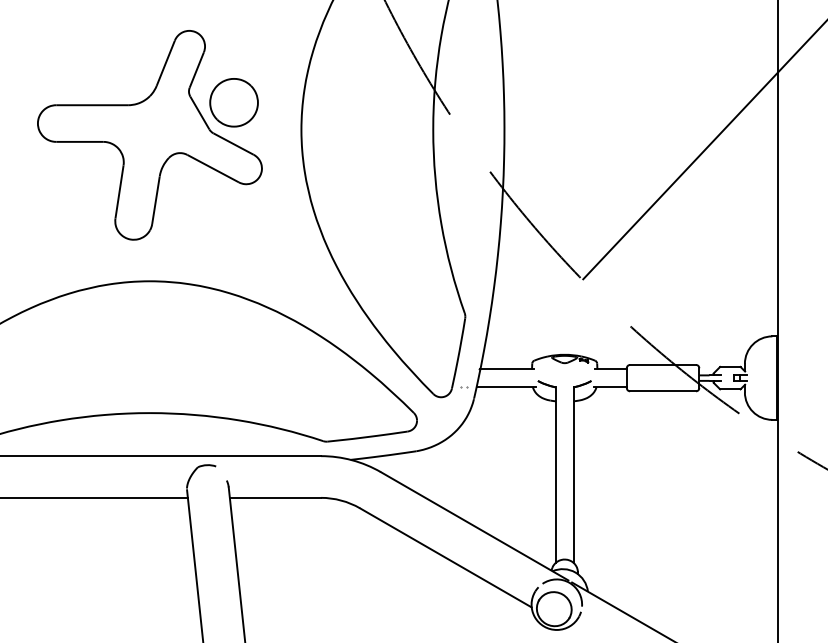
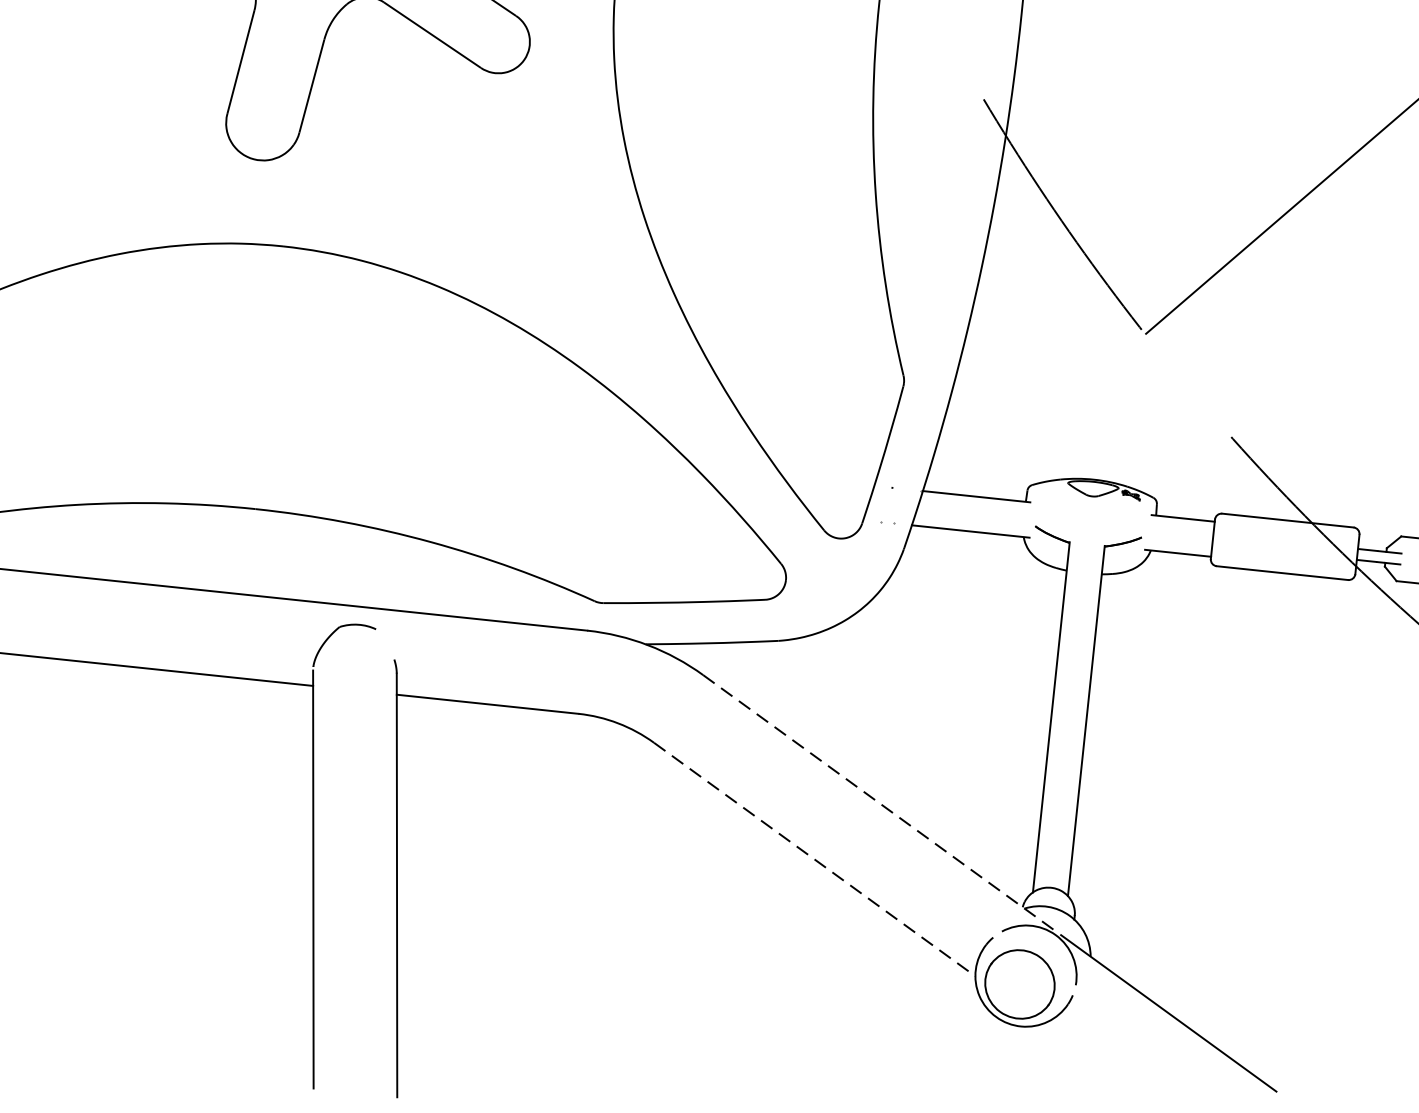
line: (475, 526) -> (880, 803), solid -> dashed
line: (446, 558) -> (815, 860), solid -> dashed

